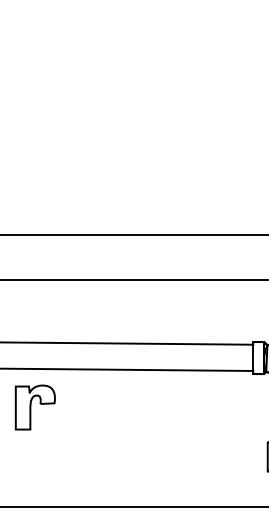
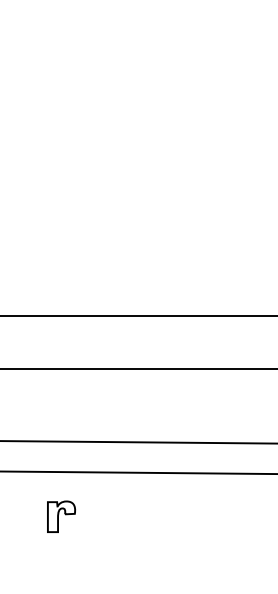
part: (35, 407) -> (61, 516), size x0.6

